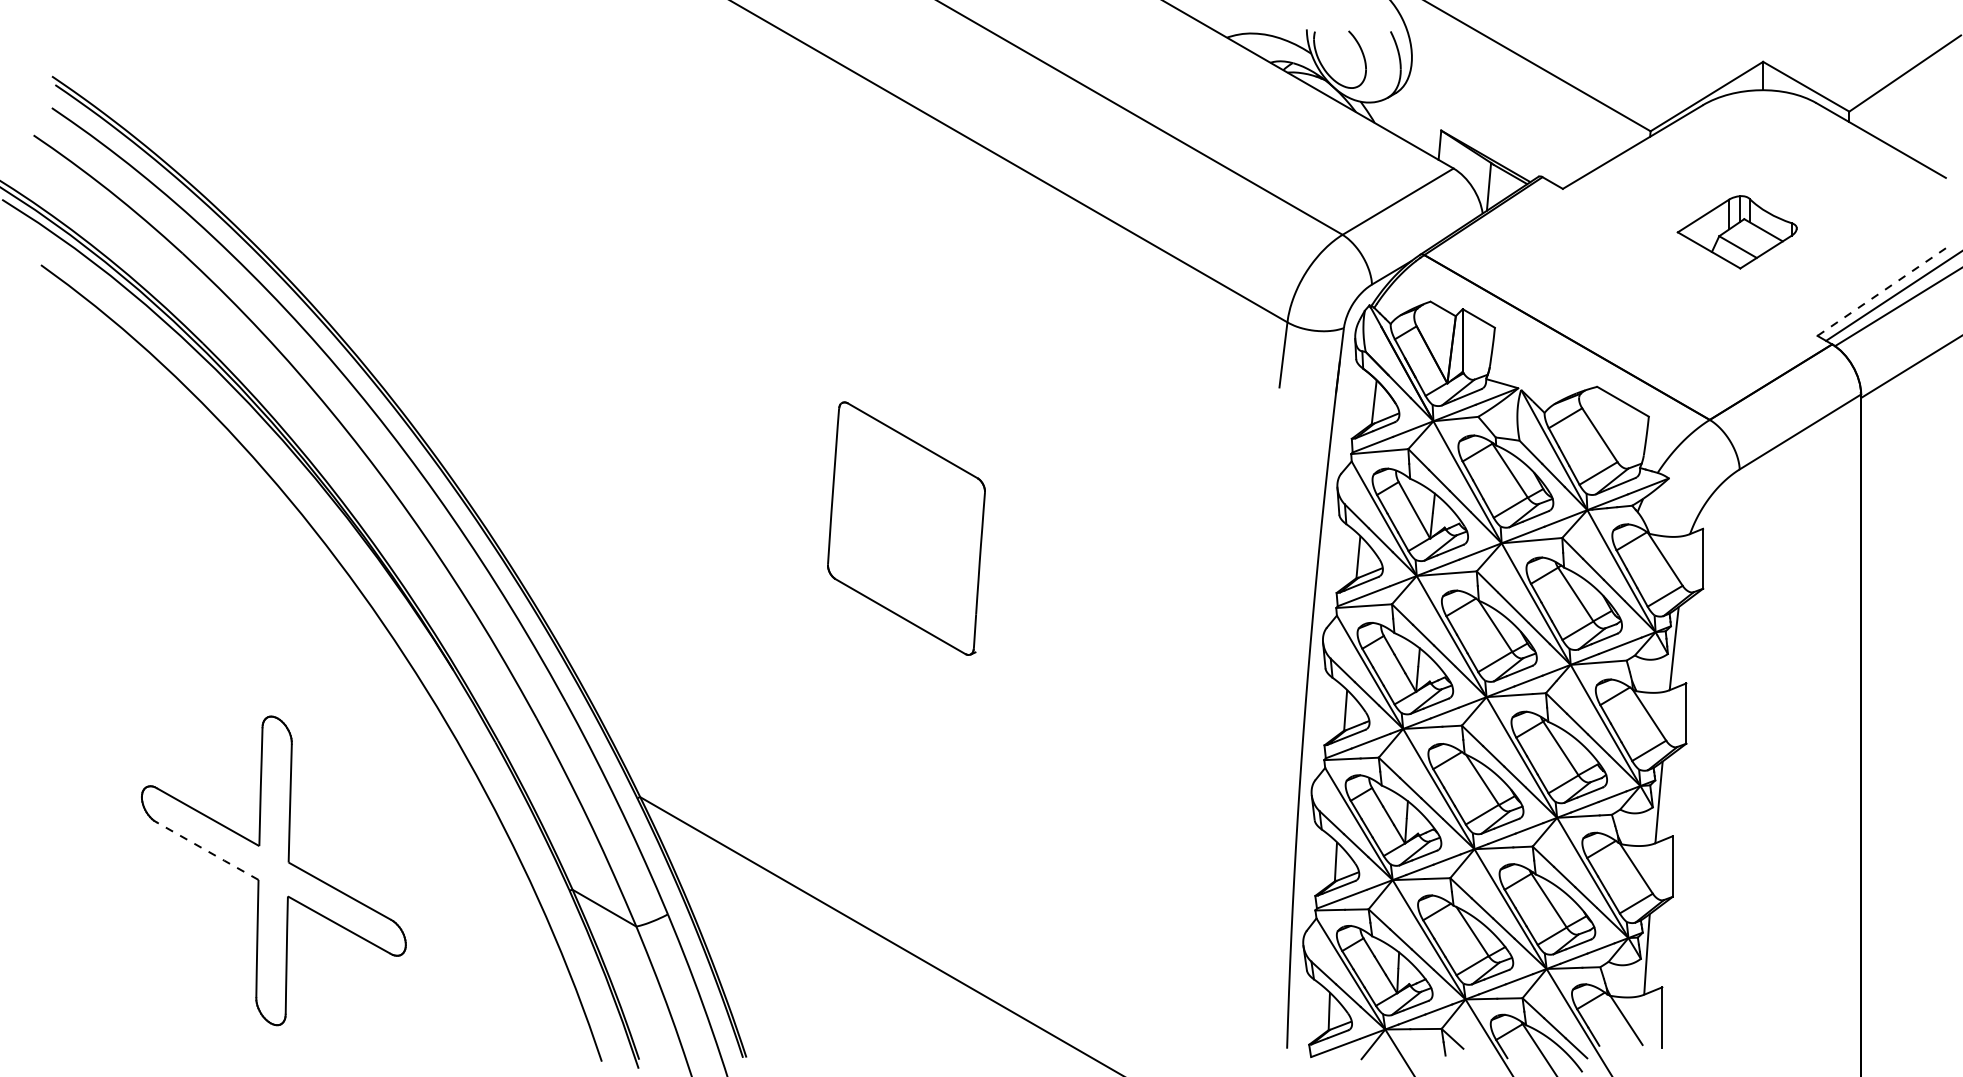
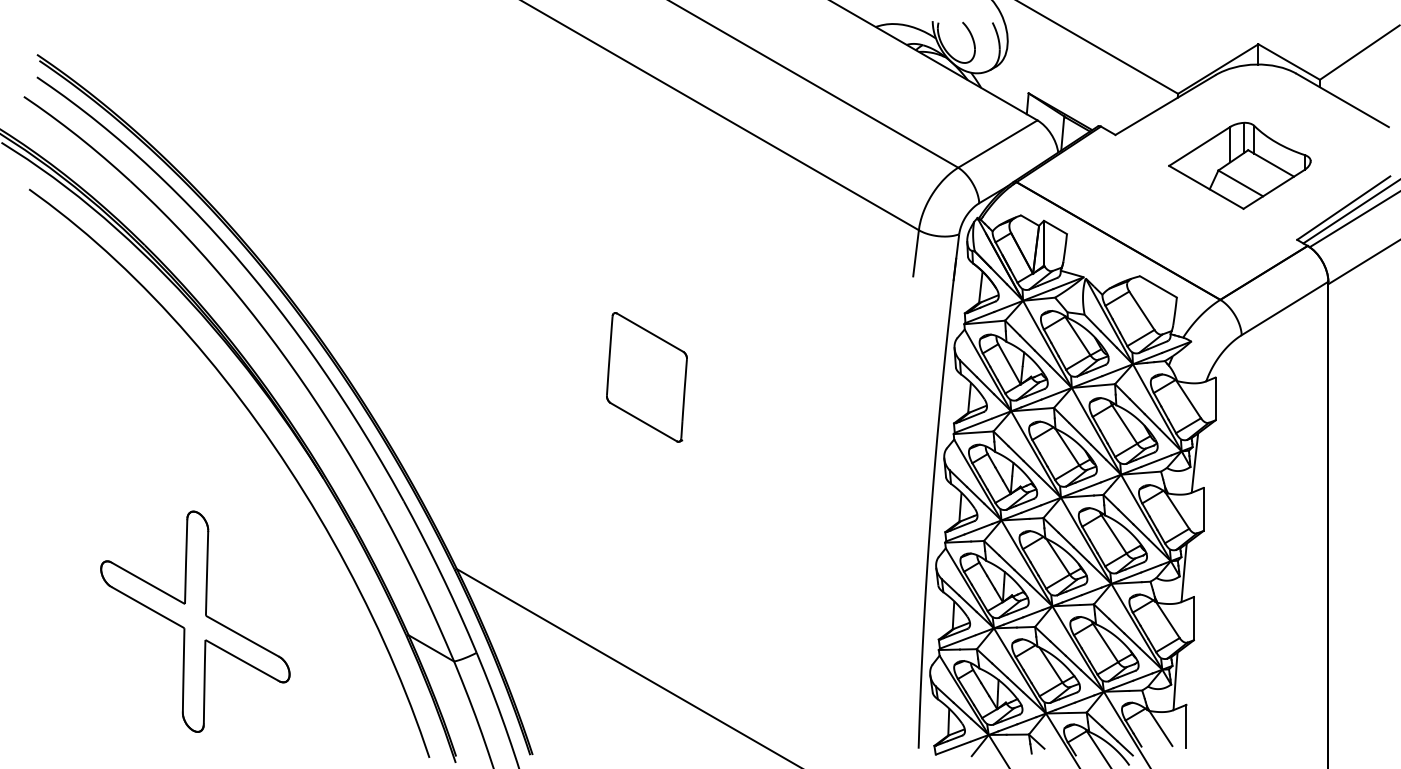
part: (1737, 232) -> (1240, 166), size x1.67
line: (1882, 291) -> (1343, 208), dashed -> solid
part: (906, 528) -> (646, 377), size x0.71
line: (207, 851) -> (148, 607), dashed -> solid

